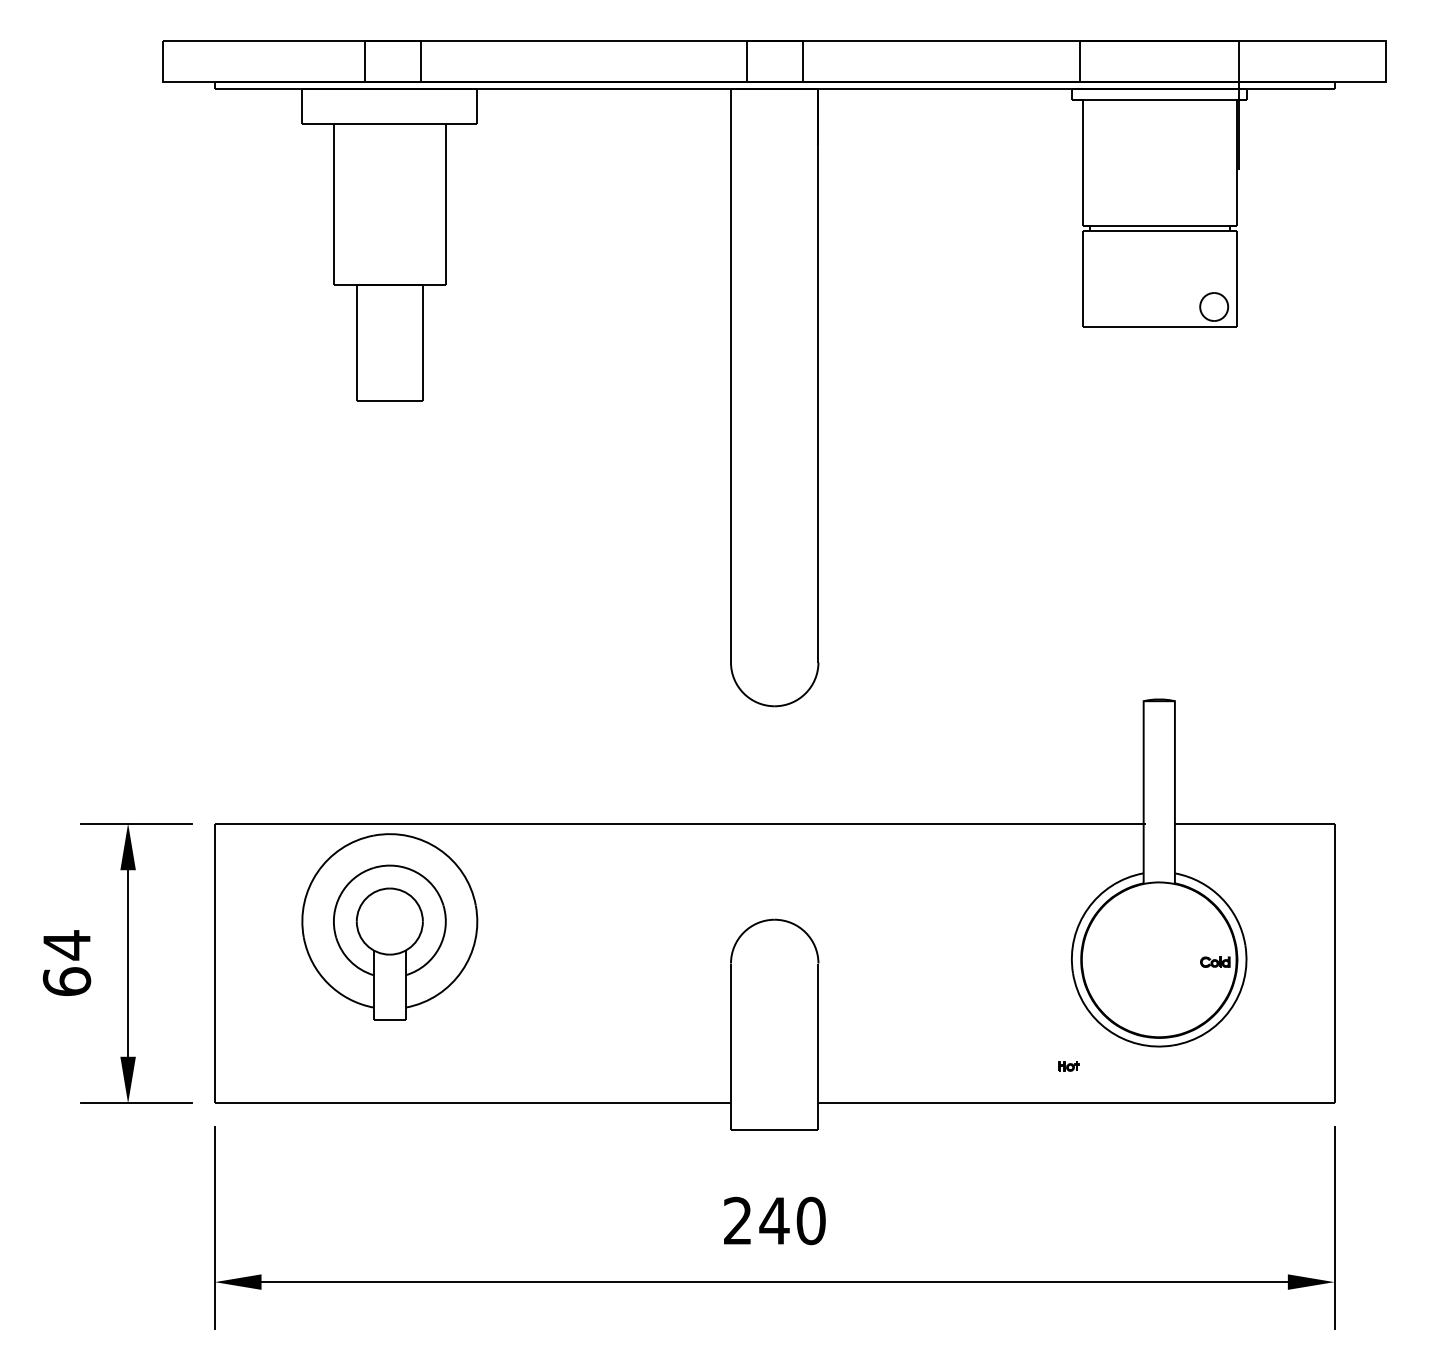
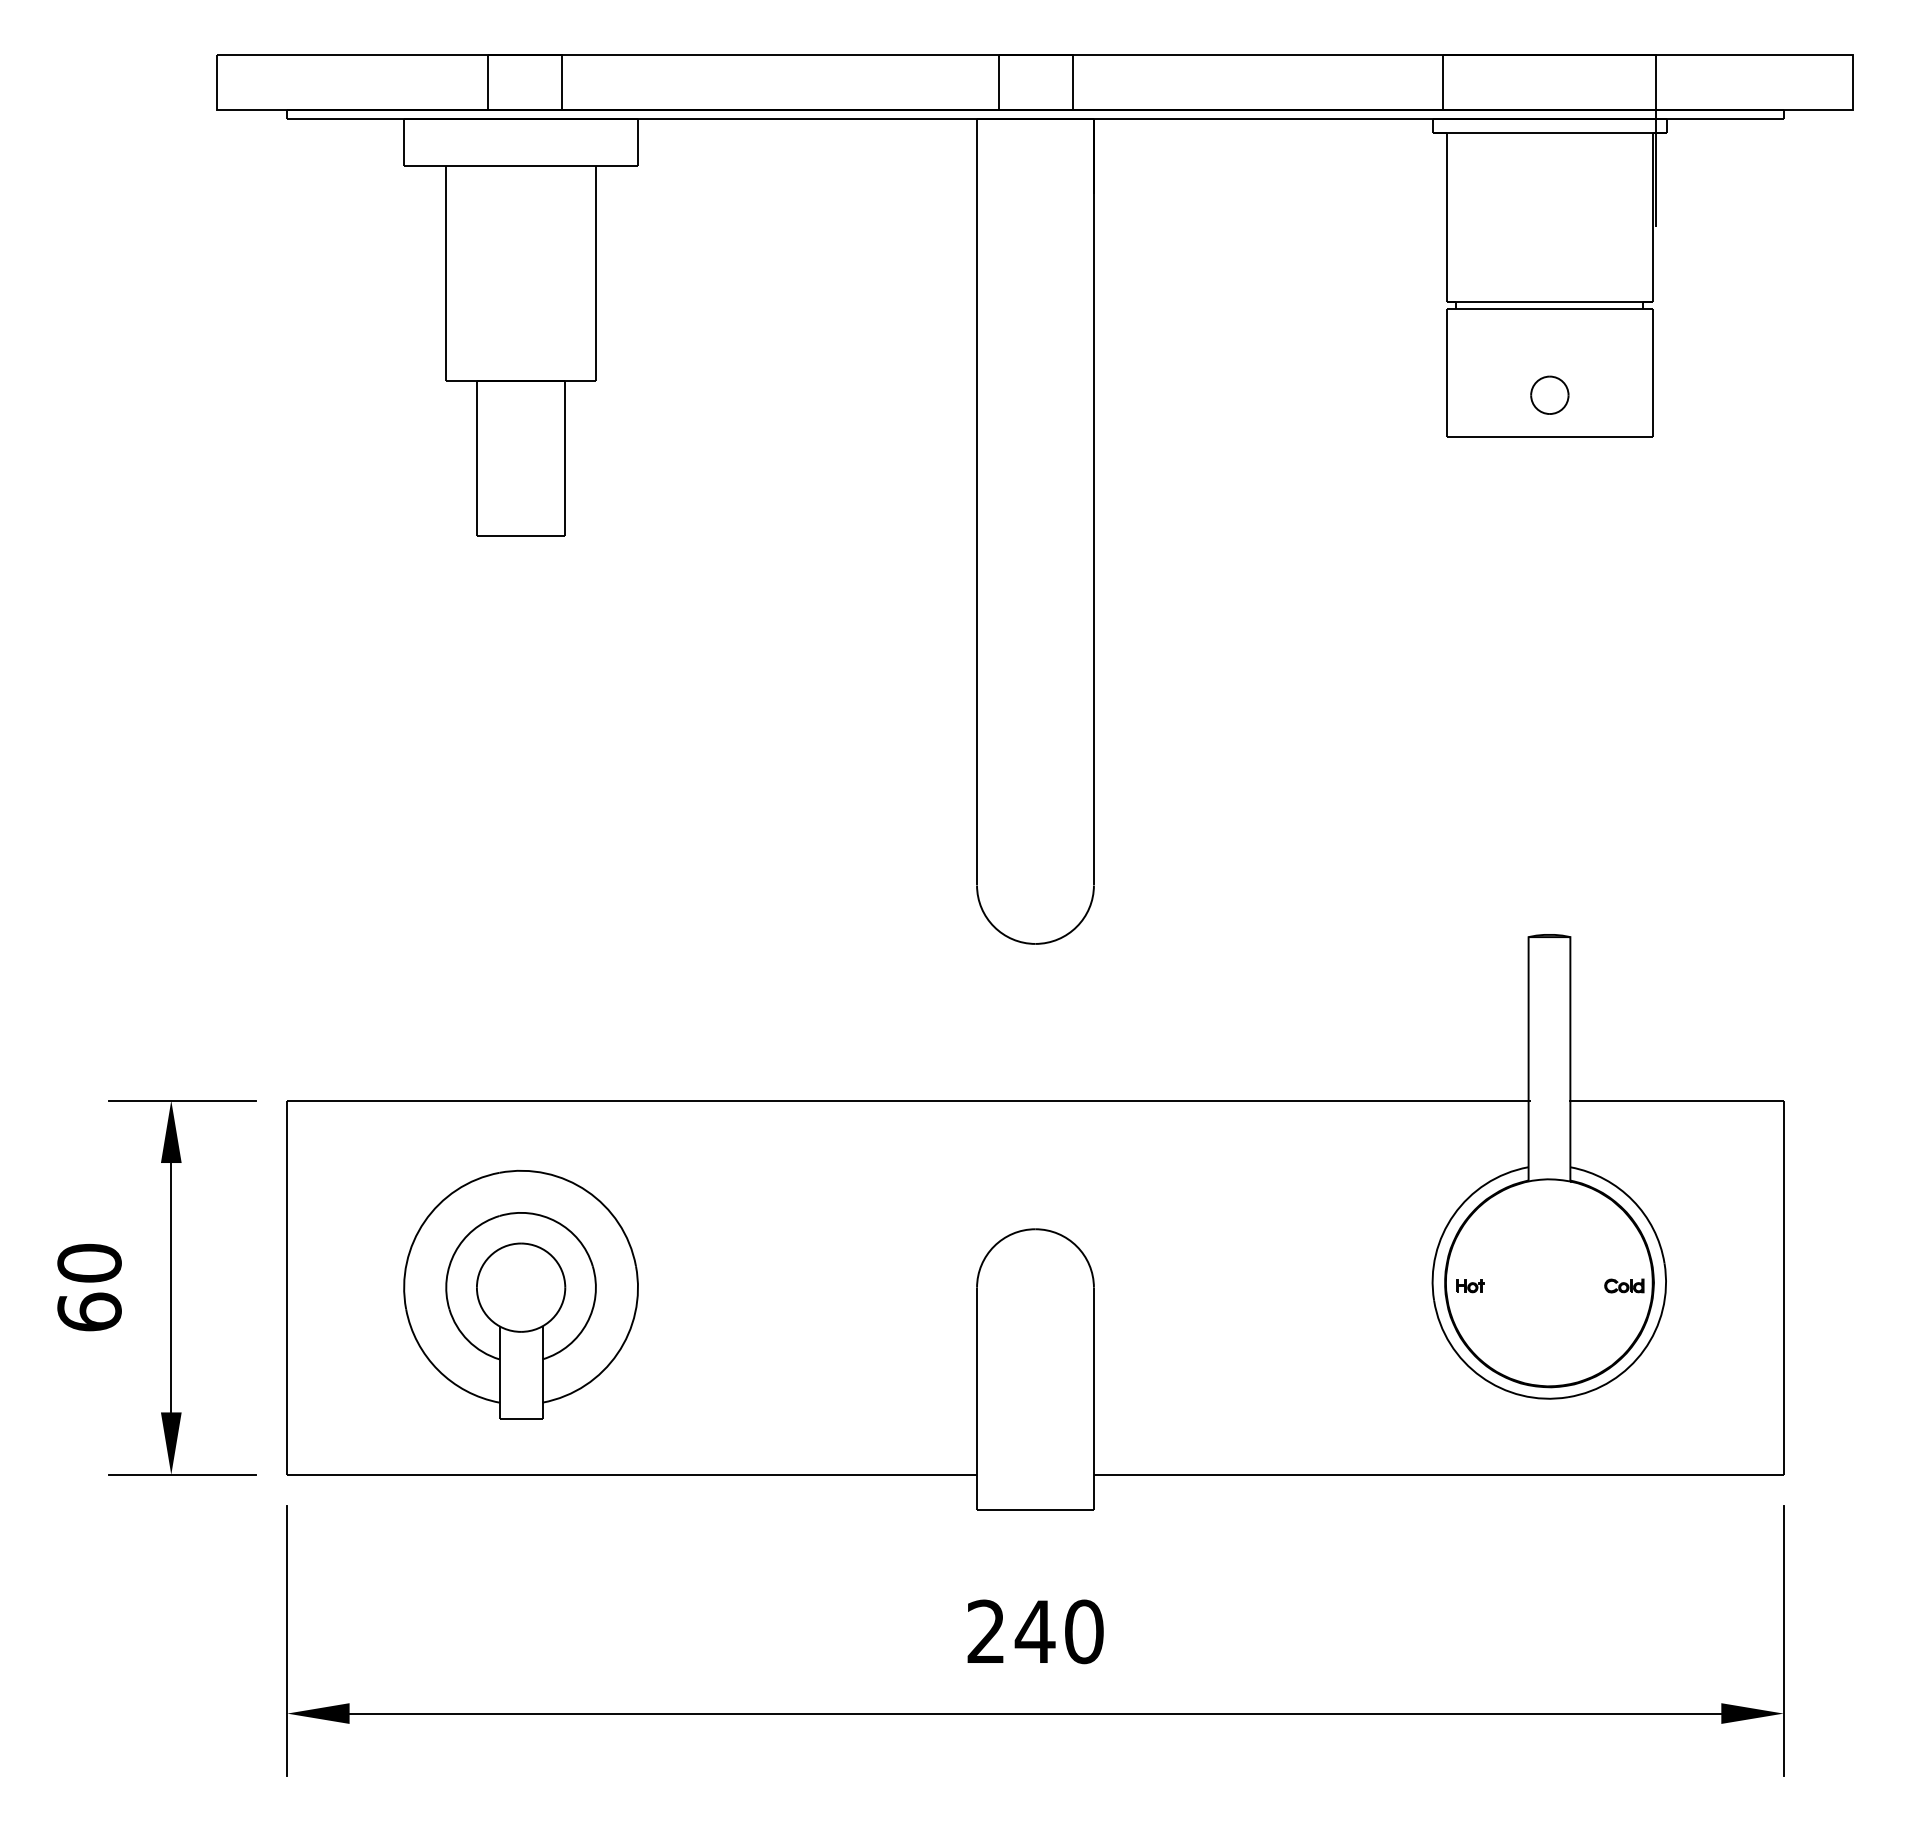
part: (1213, 306) -> (1549, 394), moved
part: (389, 926) -> (520, 1294), moved
text: (66, 945) -> (89, 1263), 64 -> 60
part: (1068, 1066) -> (1470, 1286), moved

